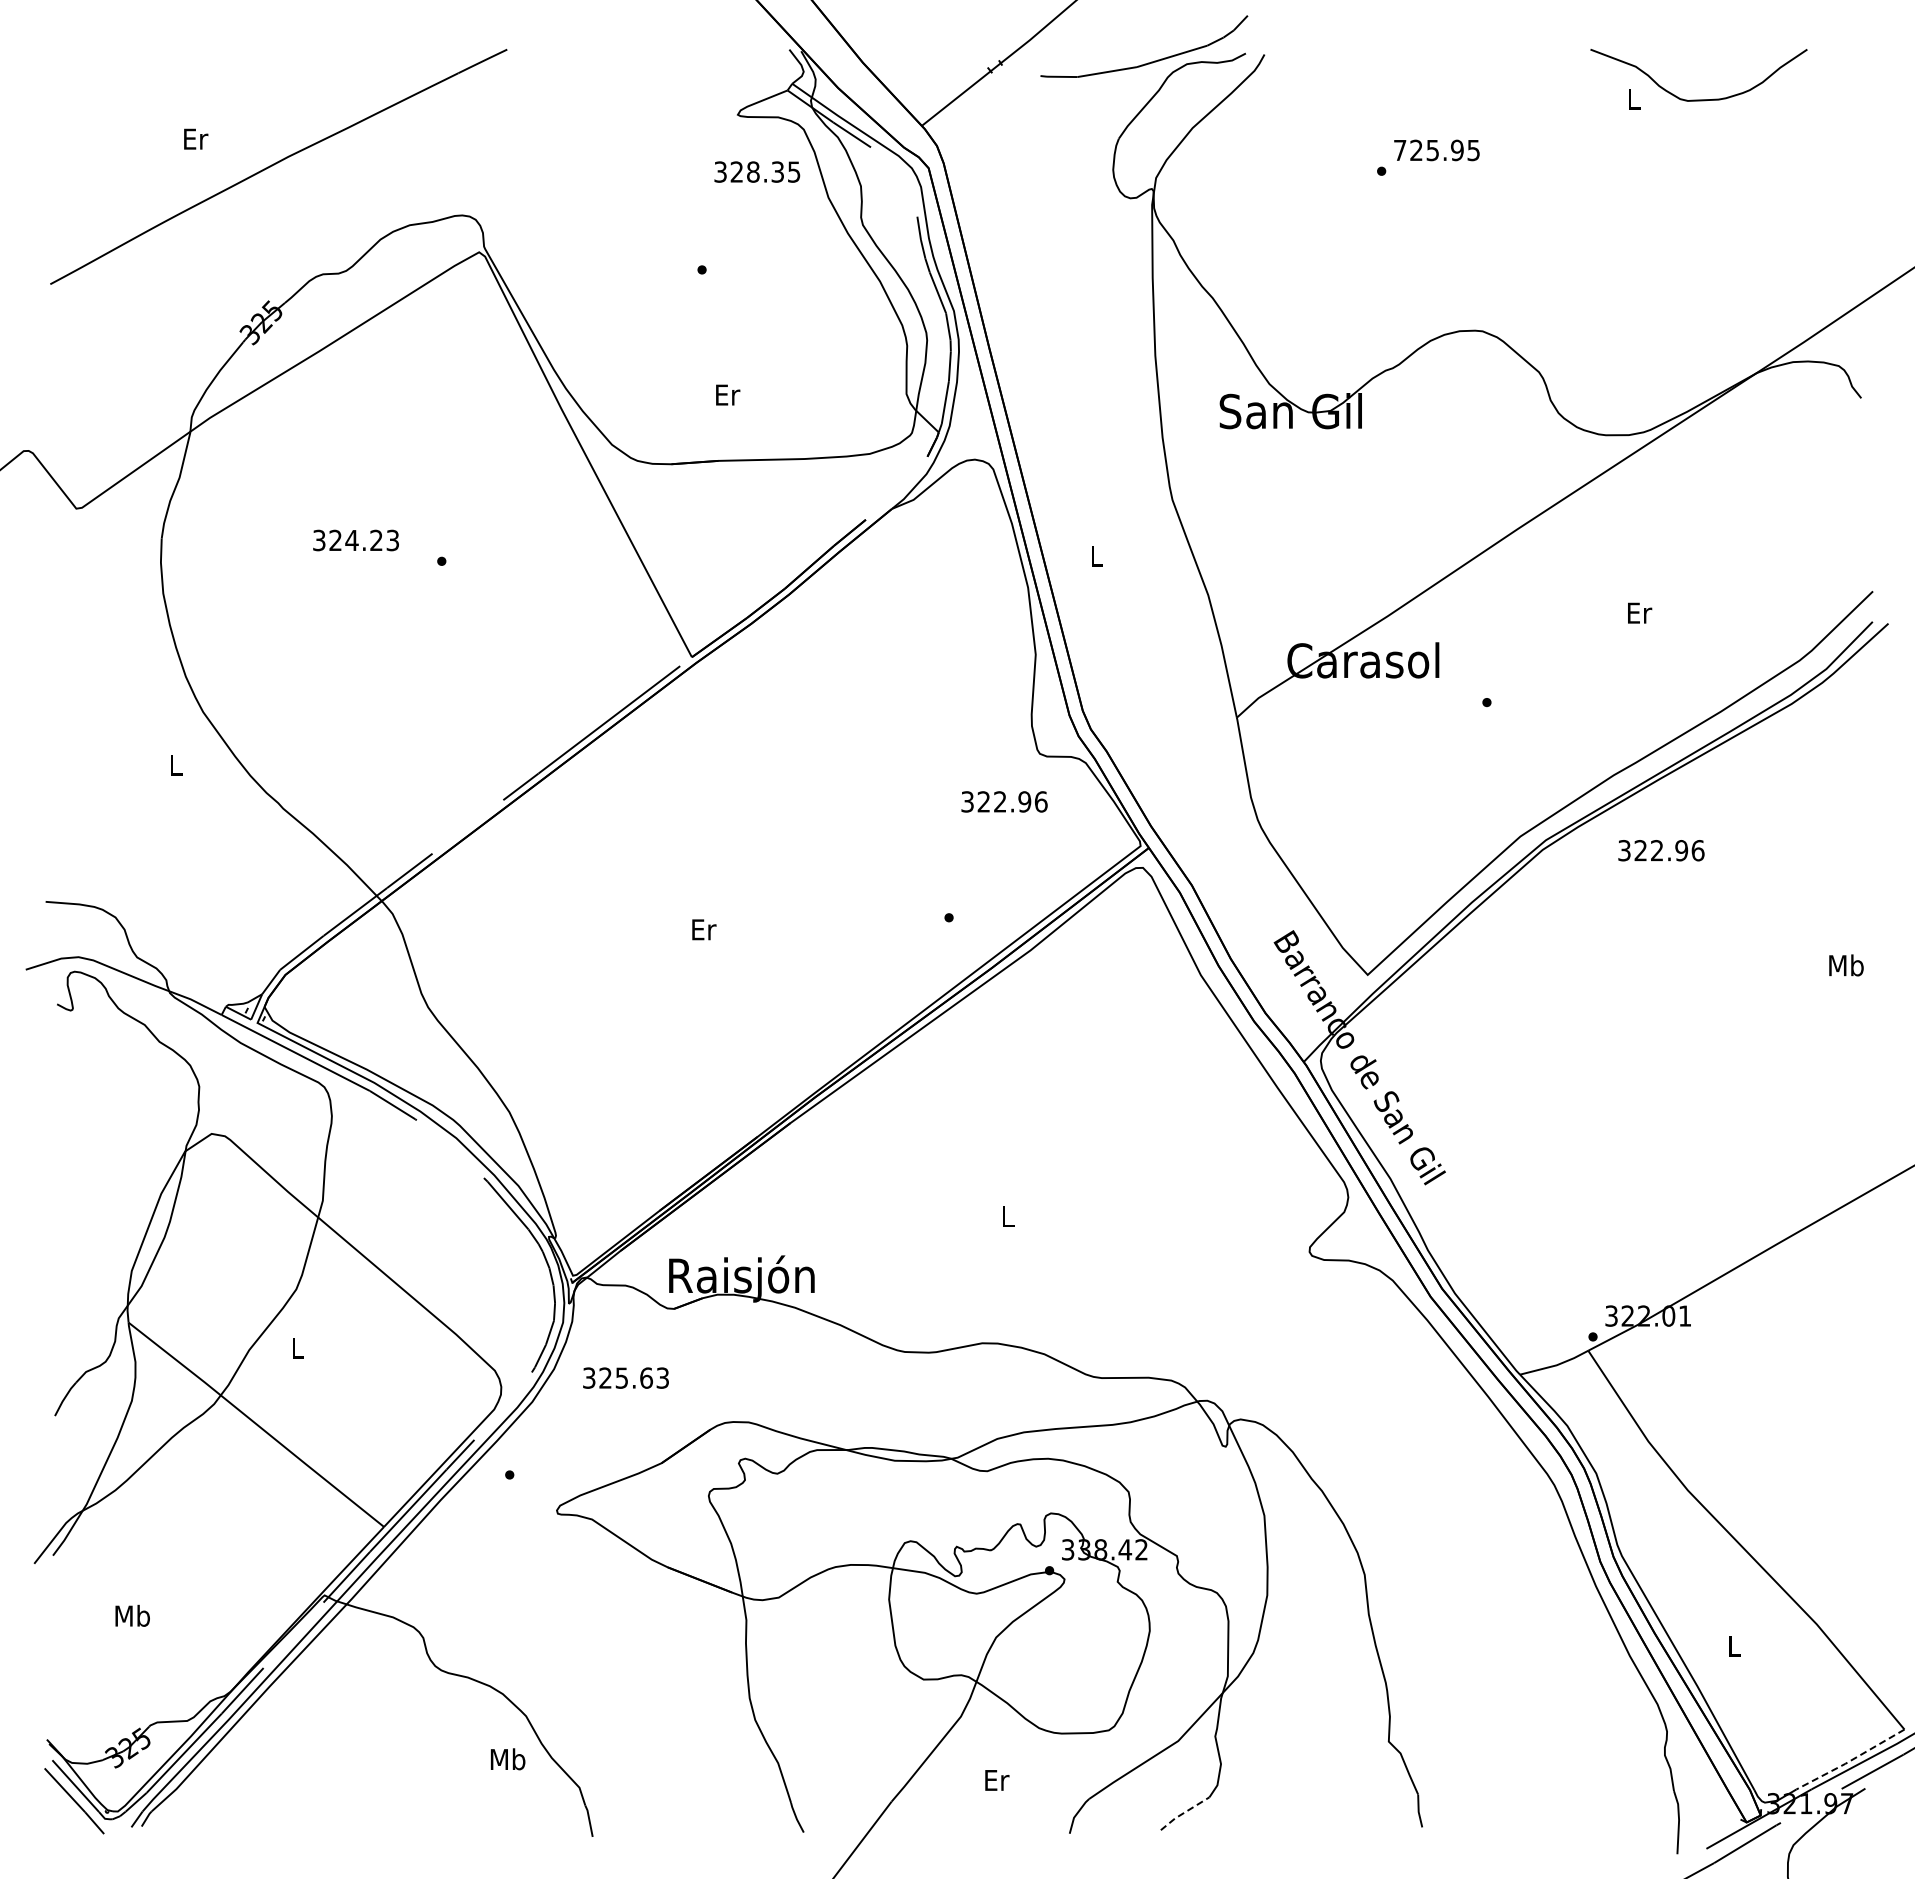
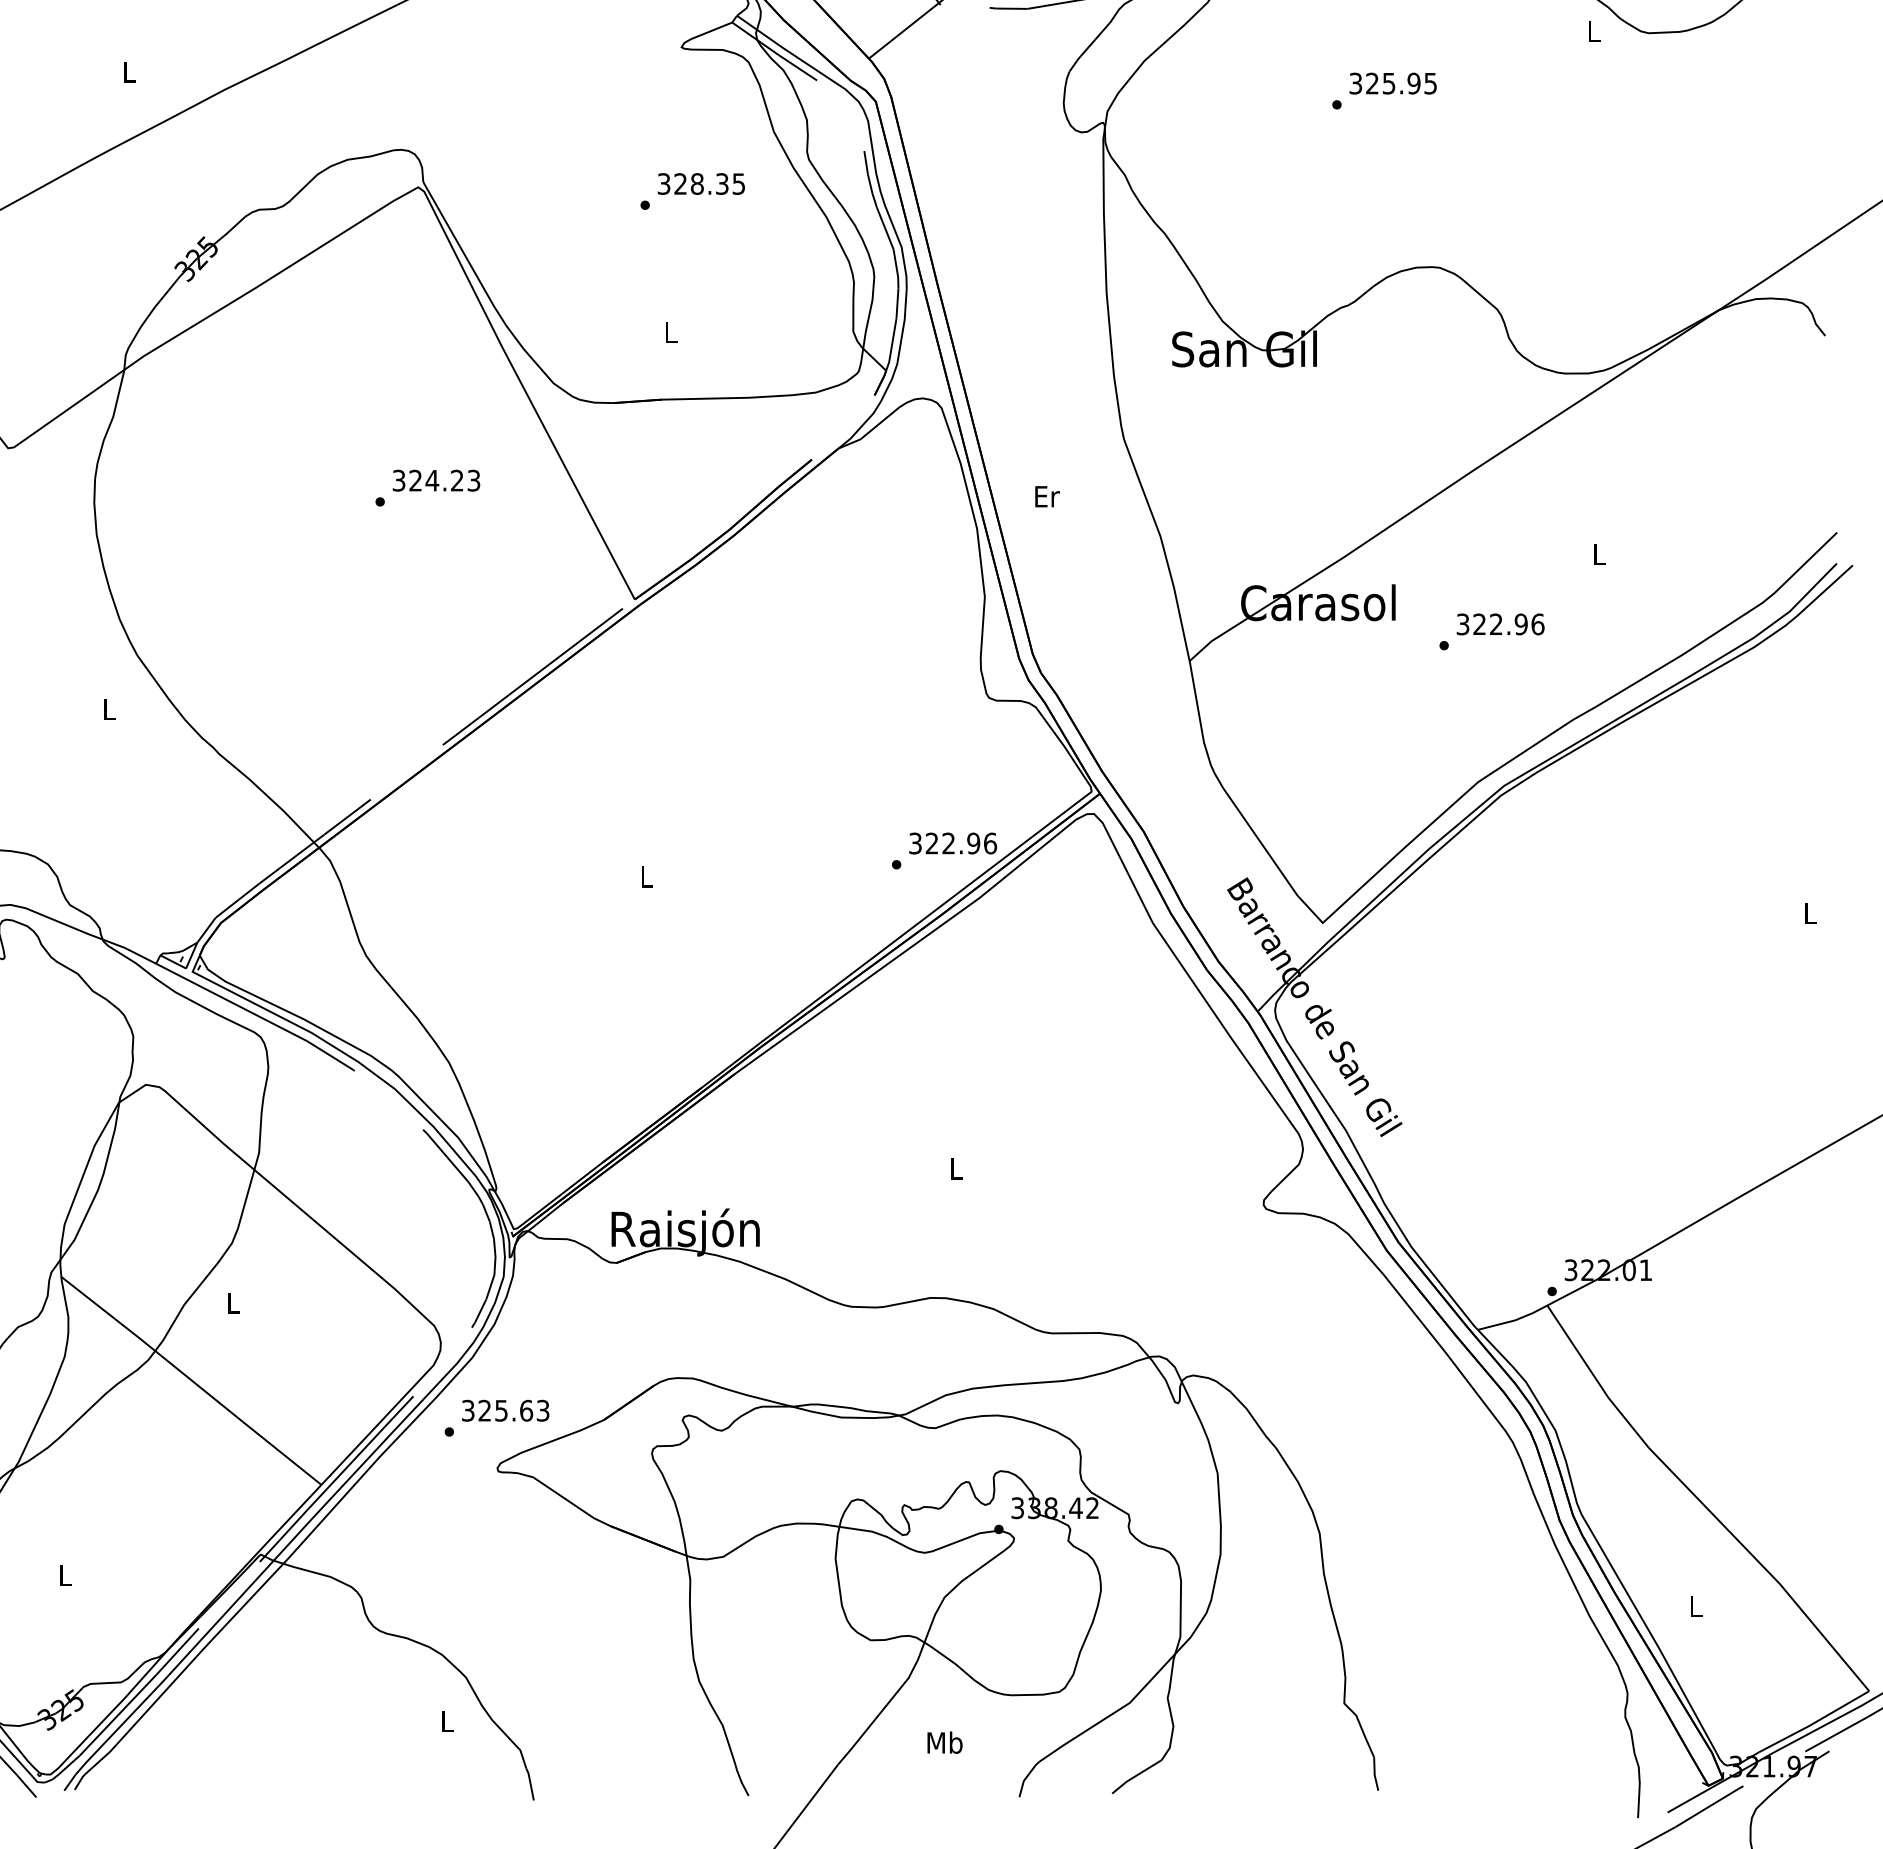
text: (196, 138) -> (130, 71), Er -> L
text: (1400, 150) -> (1356, 83), 725.95 -> 325.95
text: (757, 171) -> (701, 183), moved
text: (728, 394) -> (672, 332), Er -> L
text: (355, 540) -> (435, 480), moved
text: (1097, 555) -> (1047, 495), L -> Er
text: (1640, 612) -> (1600, 553), Er -> L
text: (1004, 801) -> (953, 843), moved
text: (1661, 850) -> (1500, 624), moved
text: (704, 929) -> (647, 876), Er -> L
text: (1846, 965) -> (1810, 913), Mb -> L
text: (625, 1377) -> (505, 1410), moved
text: (132, 1615) -> (65, 1575), Mb -> L
text: (507, 1759) -> (447, 1721), Mb -> L
line: (1850, 1760) -> (1814, 1722), dashed -> solid
text: (996, 1780) -> (944, 1743), Er -> Mb
line: (1184, 1812) -> (1136, 1775), dashed -> solid

